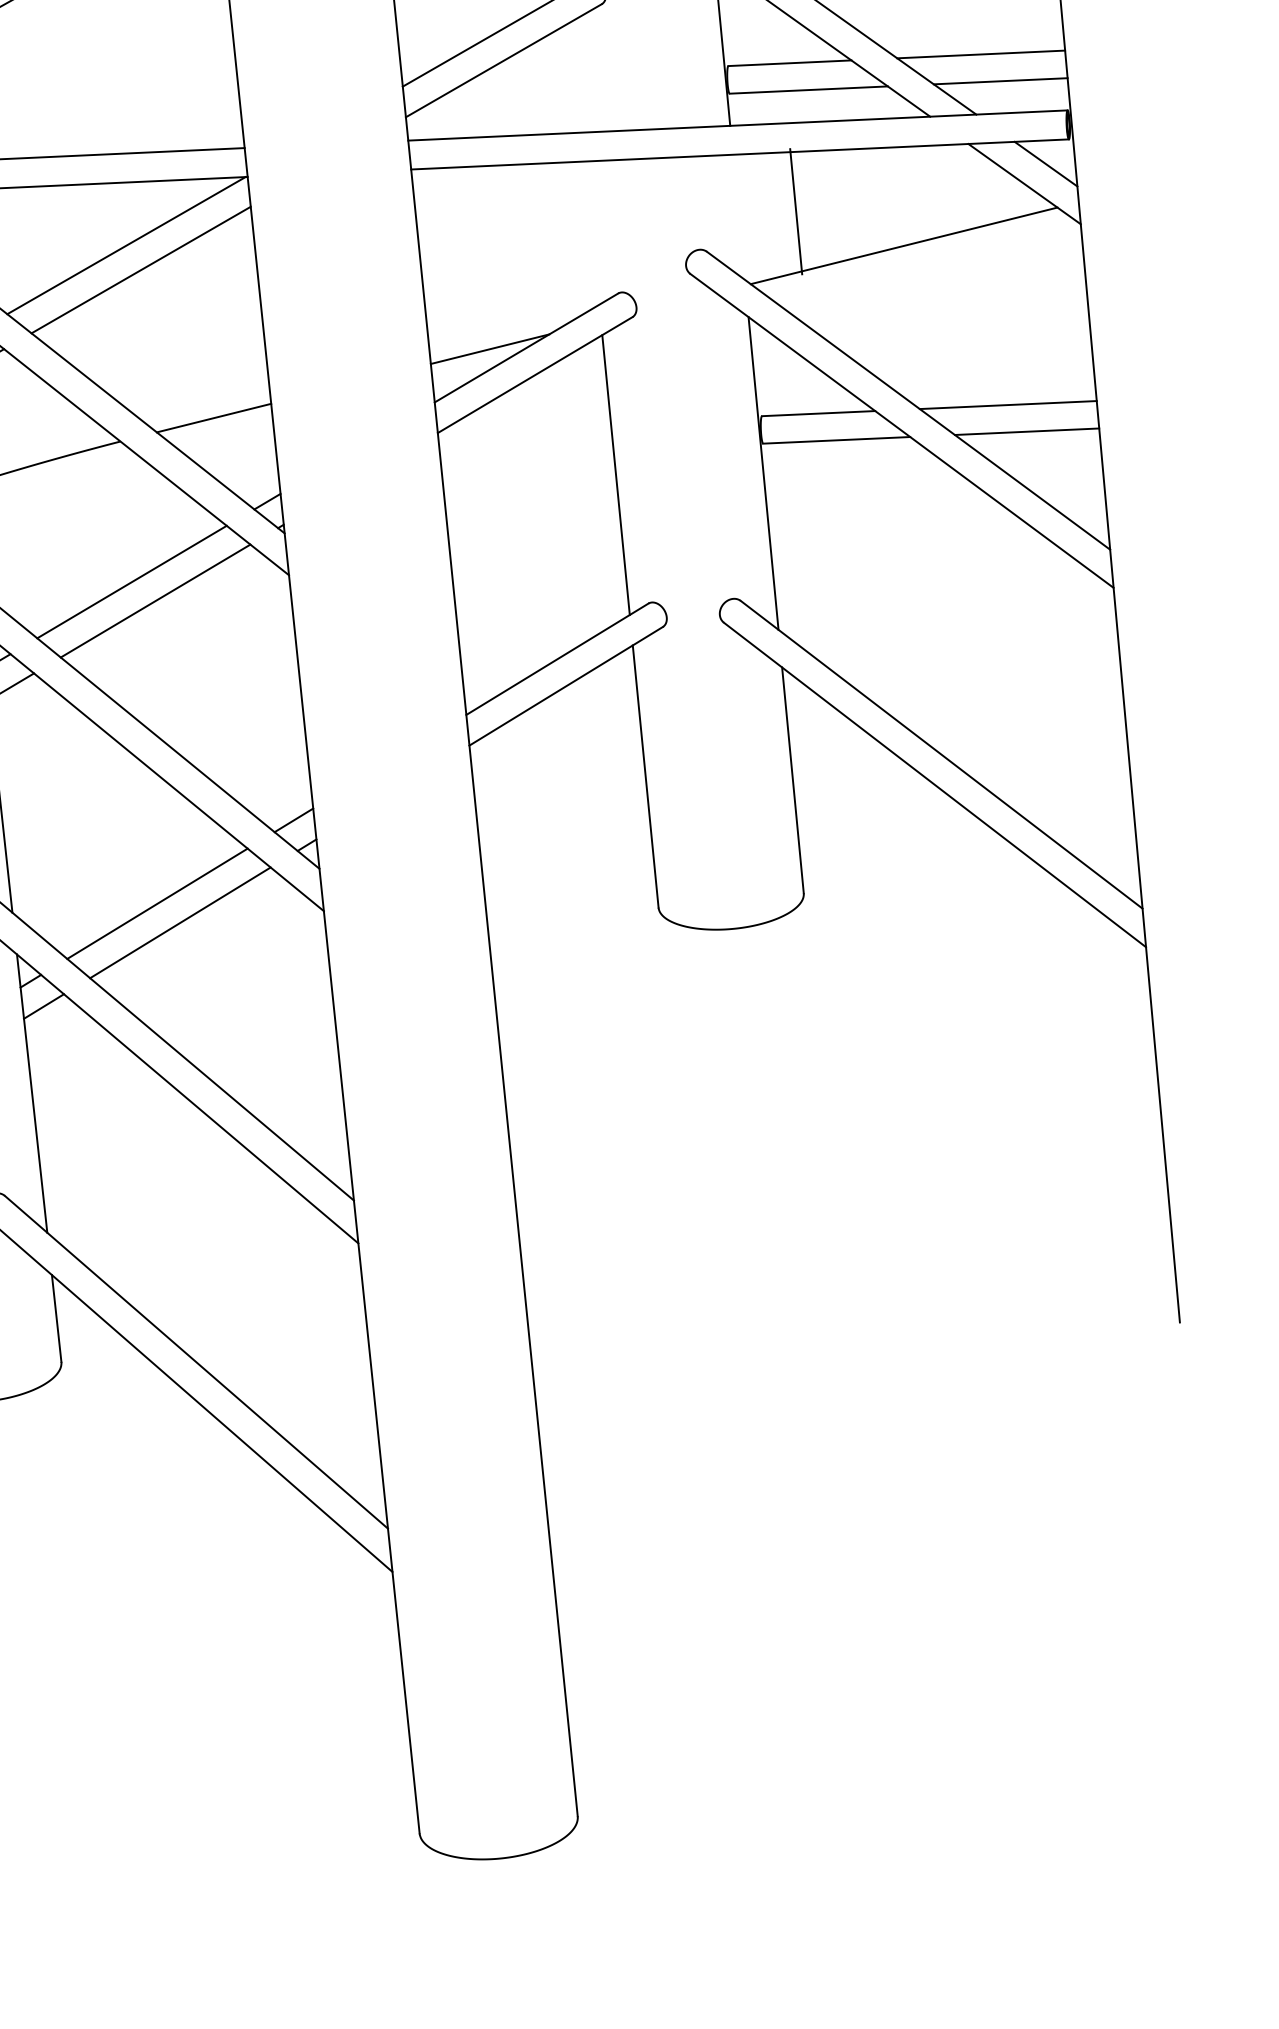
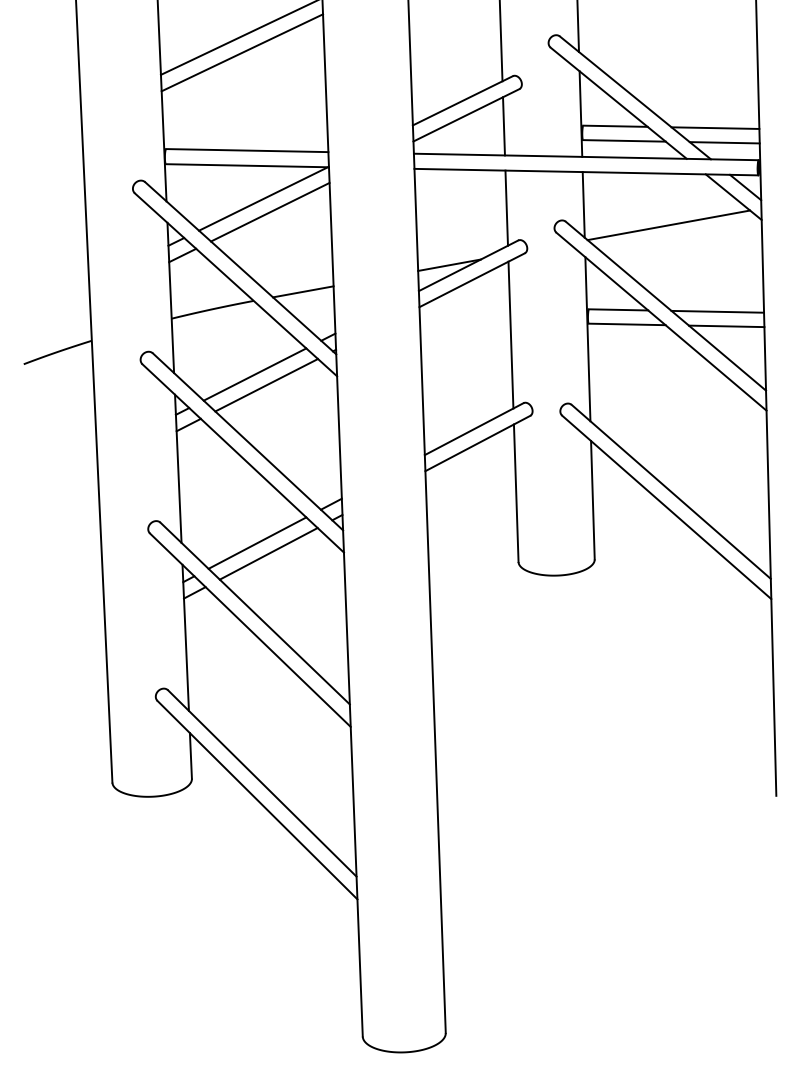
line: (576, 77) -> (503, 126), added
line: (795, 211) -> (583, 204), moved
line: (591, 231) -> (506, 207), added

